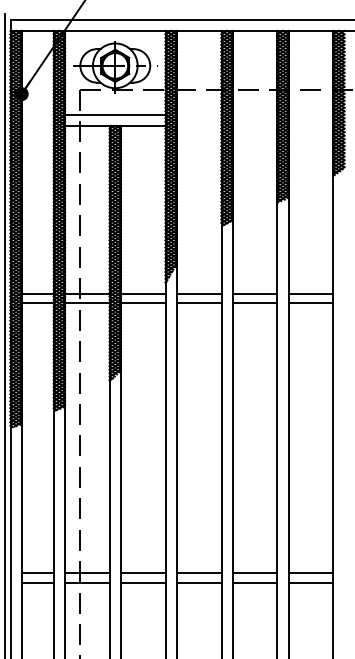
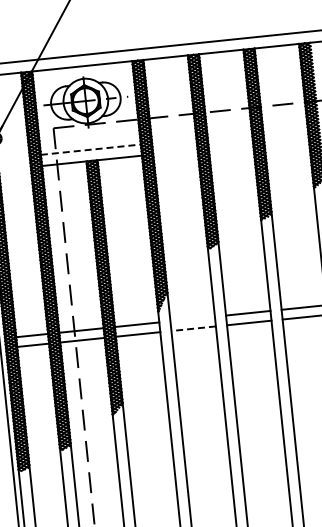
line: (115, 114) -> (91, 149), solid -> dashed
line: (198, 293) -> (192, 318), removed
line: (198, 303) -> (193, 328), solid -> dashed

